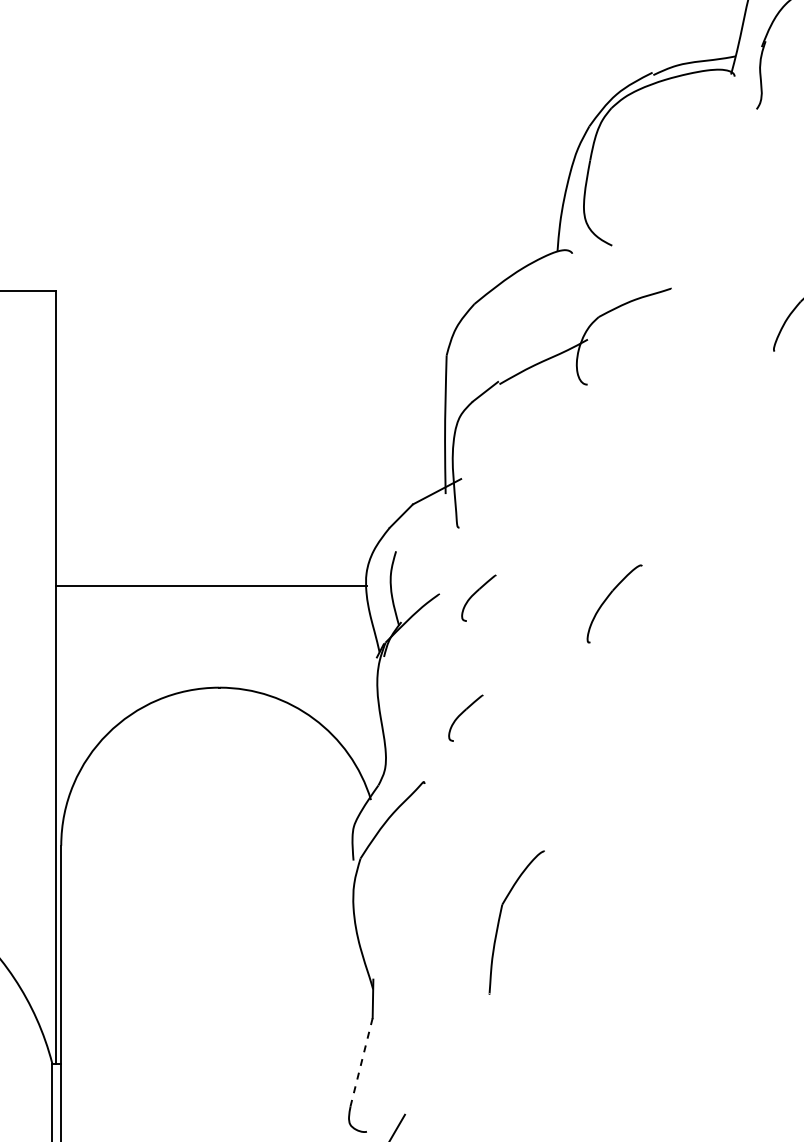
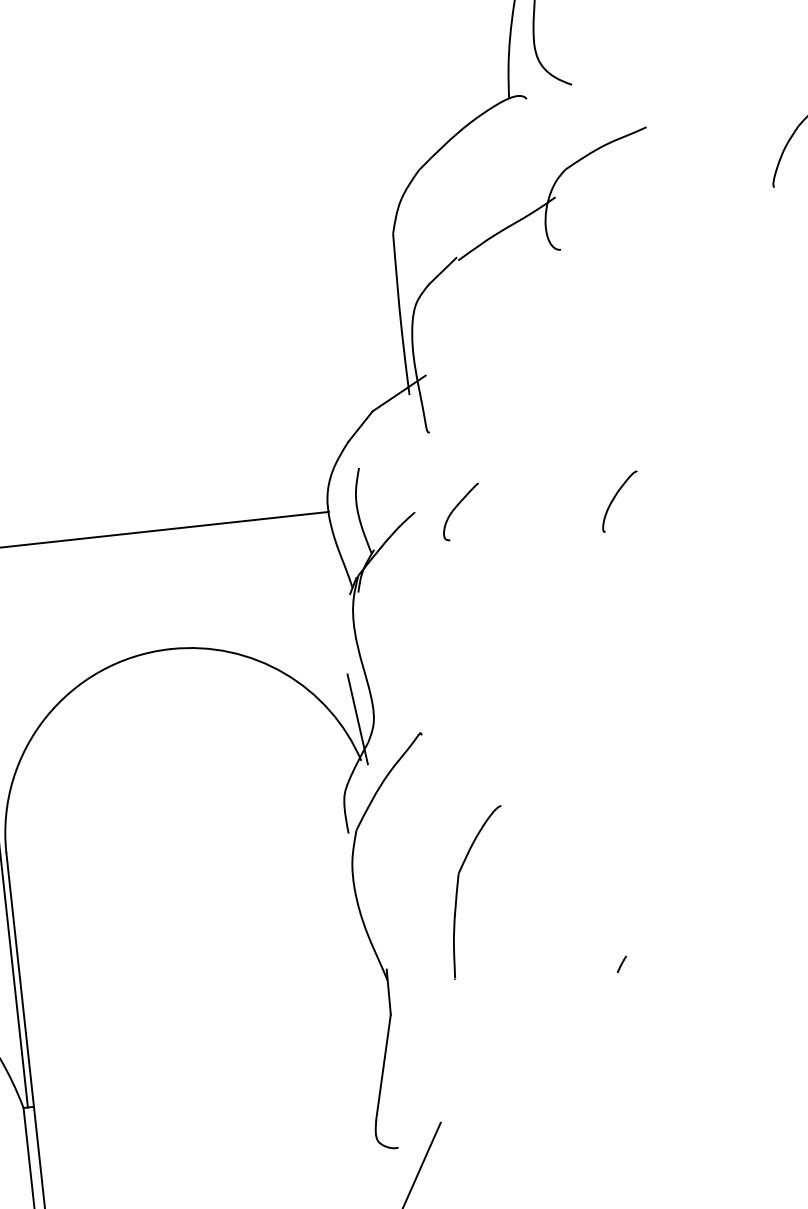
part: (614, 603) -> (619, 501), size x0.62
part: (465, 717) -> (460, 652), removed
line: (371, 764) -> (357, 719), added
part: (500, 919) -> (458, 890), moved
line: (573, 996) -> (621, 963), added
line: (361, 1062) -> (383, 1067), dashed -> solid

